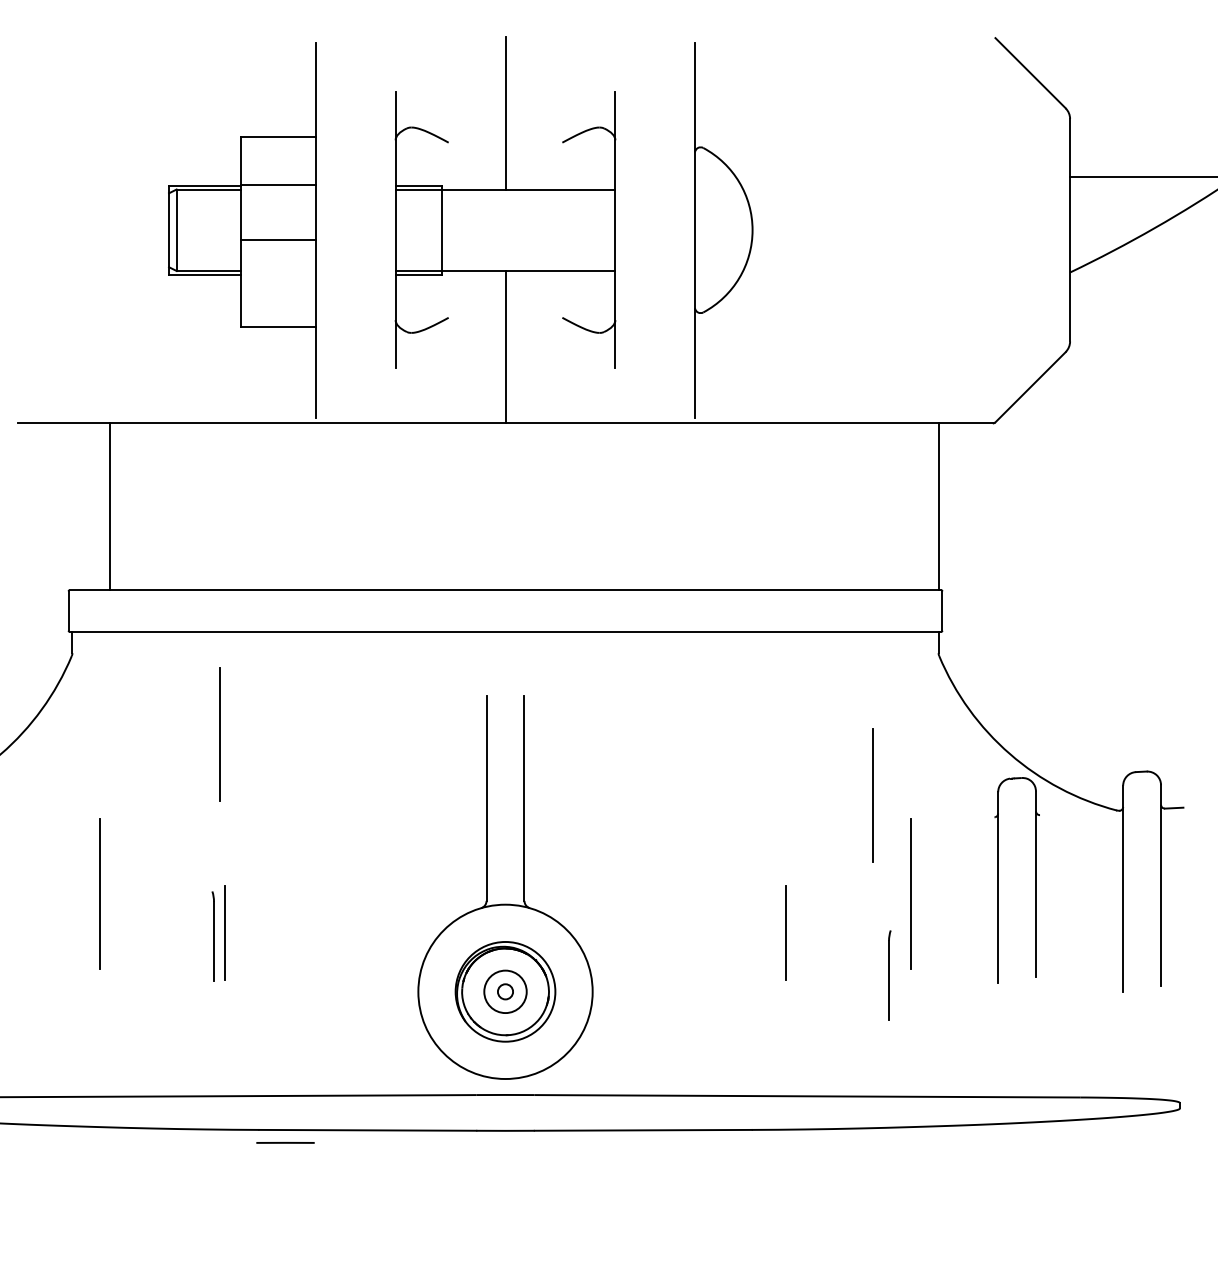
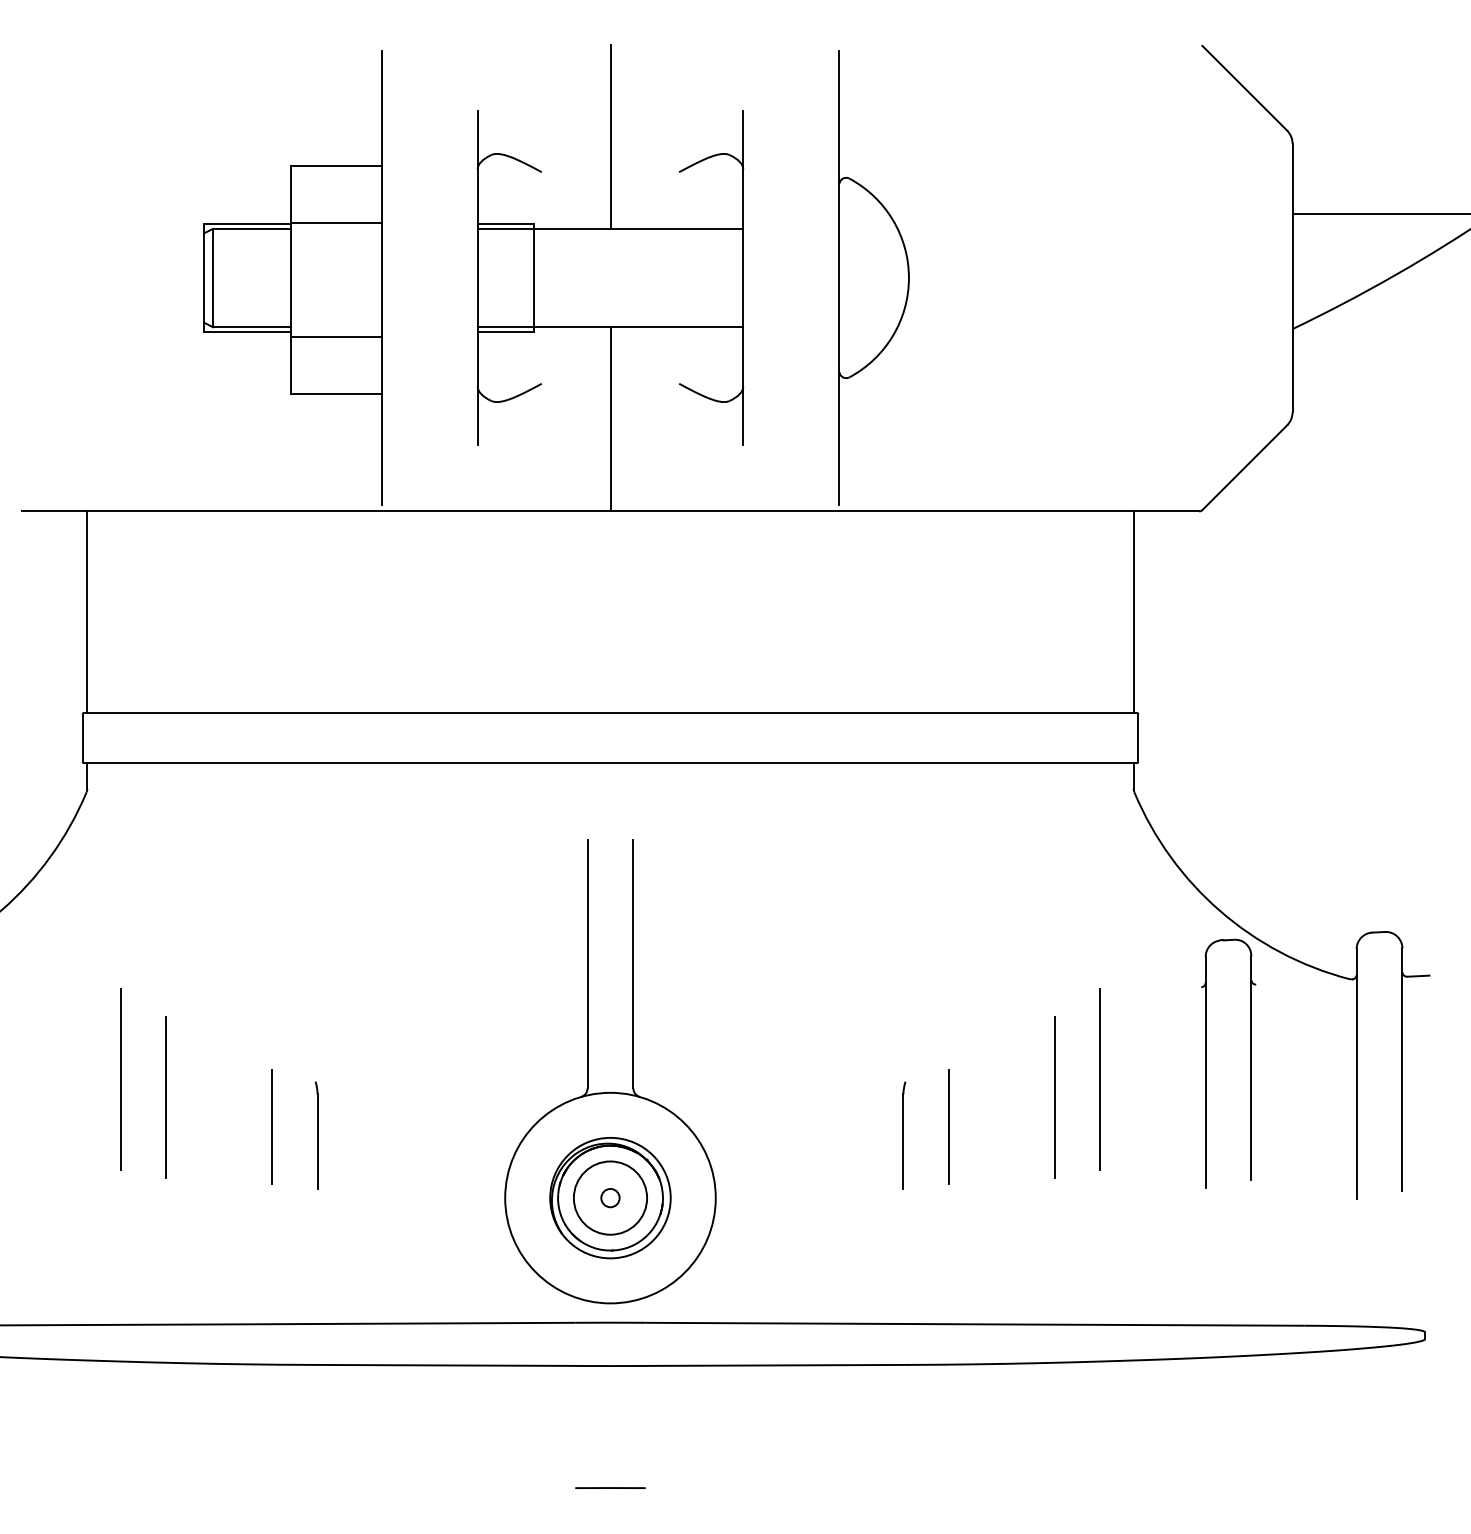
line: (278, 240) -> (336, 337), moved
line: (110, 506) -> (87, 611), moved
line: (219, 734) -> (165, 1097), moved
line: (872, 795) -> (1053, 1097), moved
part: (212, 936) -> (315, 1136), moved
part: (889, 975) -> (904, 1136), moved
circle: (505, 991) -> (610, 1197), size x1.43
line: (285, 1142) -> (610, 1487), moved

